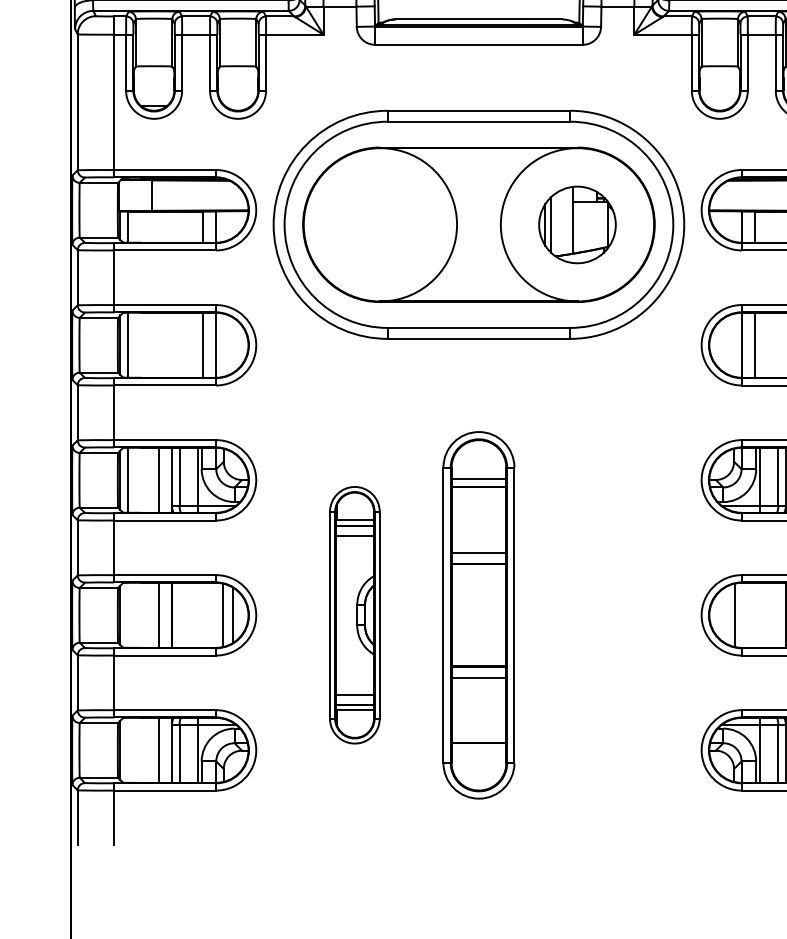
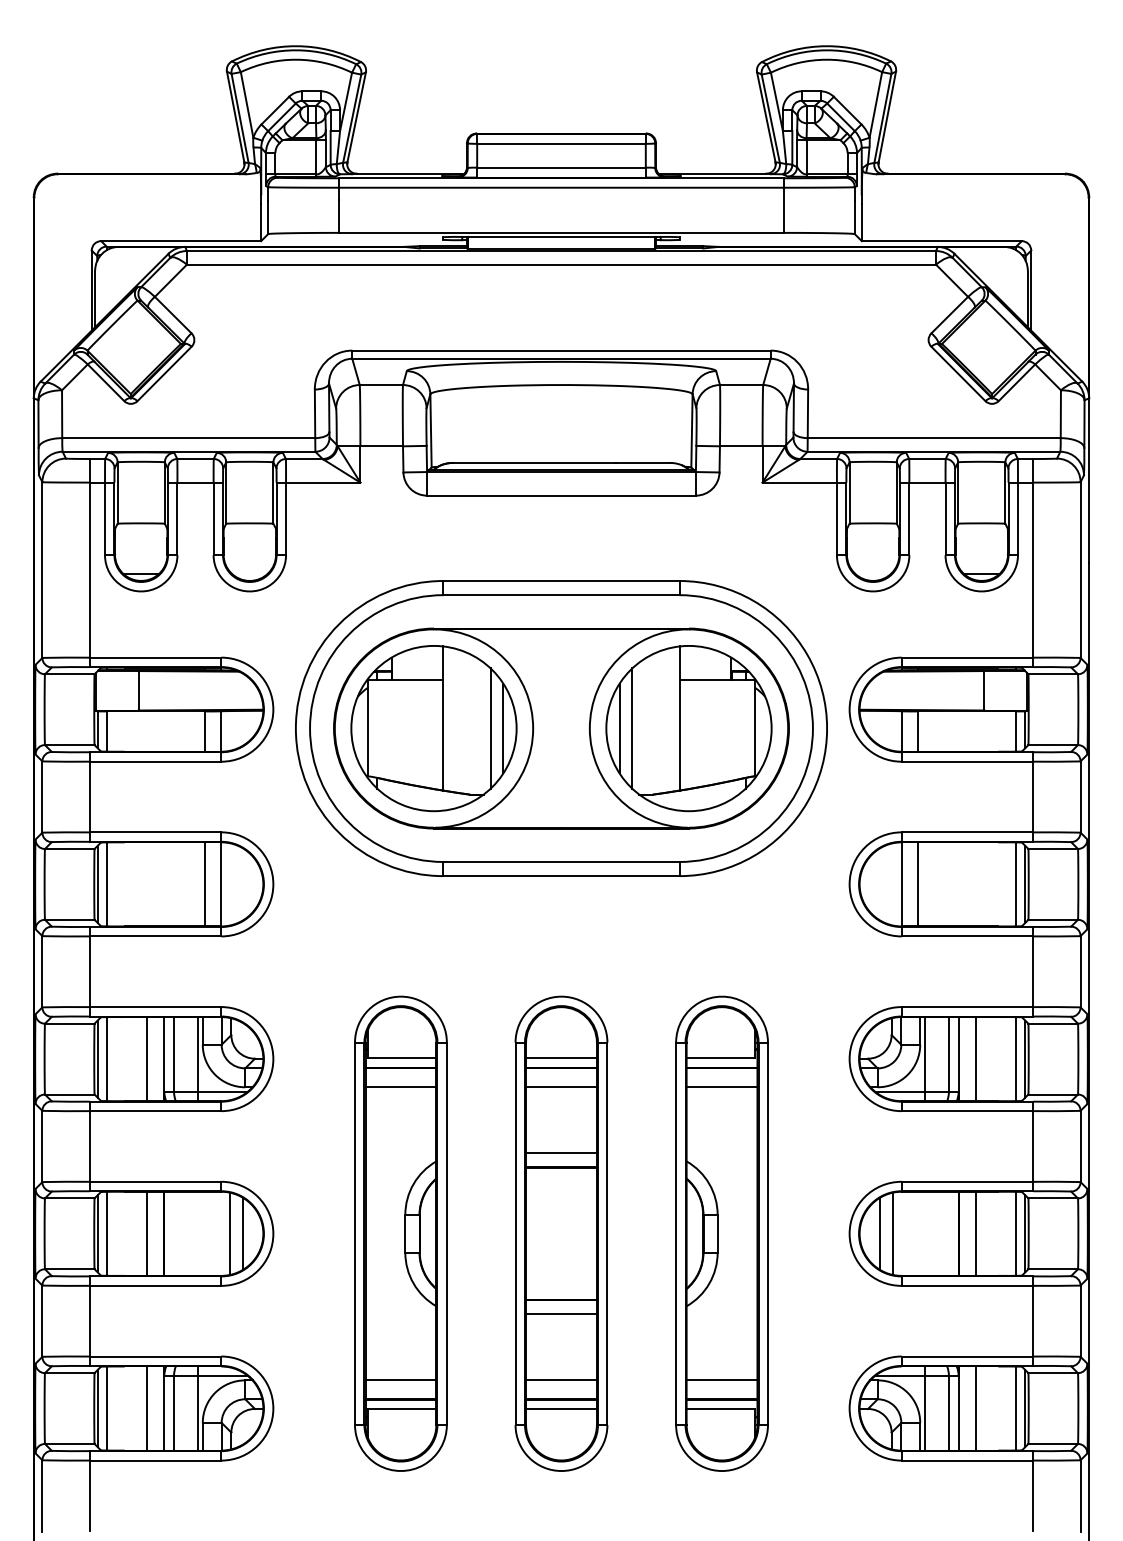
part: (380, 224) -> (433, 728), added
part: (577, 224) -> (688, 728), size x1.67
line: (478, 502) -> (561, 1087), added
line: (128, 615) -> (107, 1233), added
part: (354, 615) -> (400, 1233), size x1.43
part: (602, 615) -> (721, 1233), added
line: (724, 615) -> (879, 1233), added
line: (478, 728) -> (561, 1380), added
line: (128, 750) -> (107, 1408), added
line: (478, 750) -> (561, 1408), added

